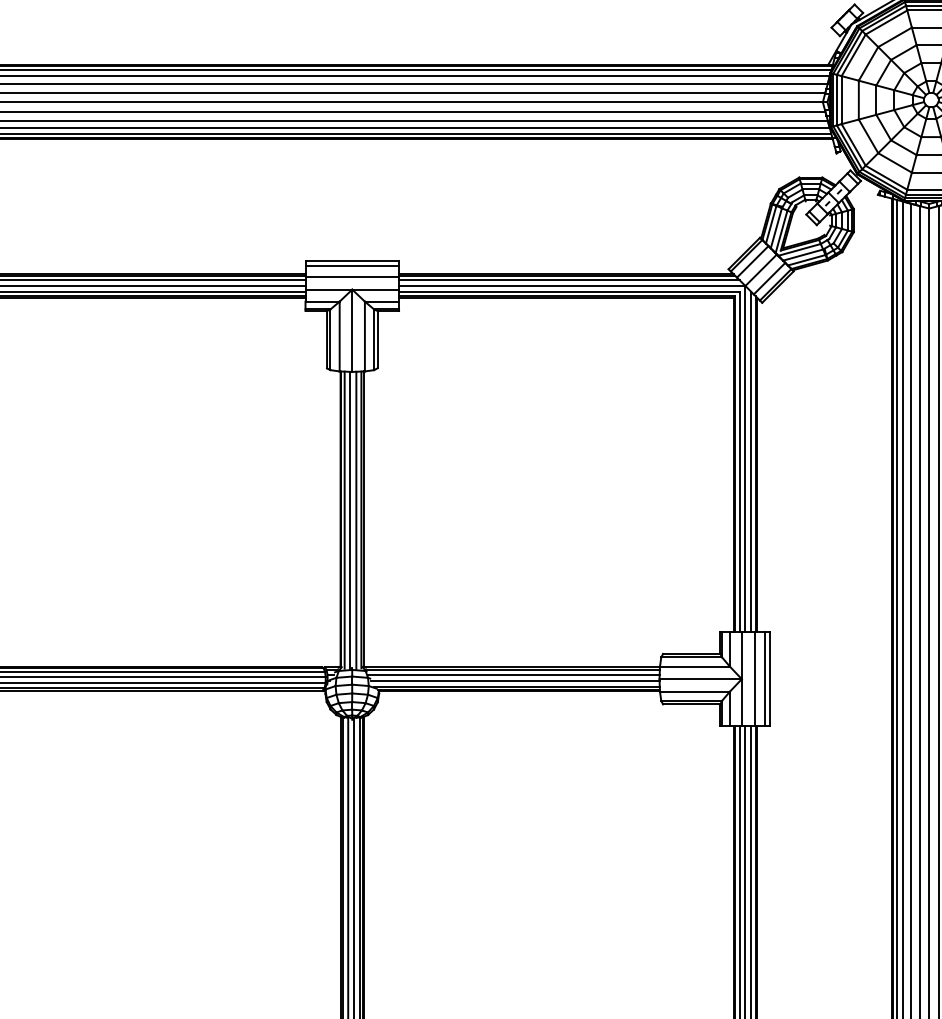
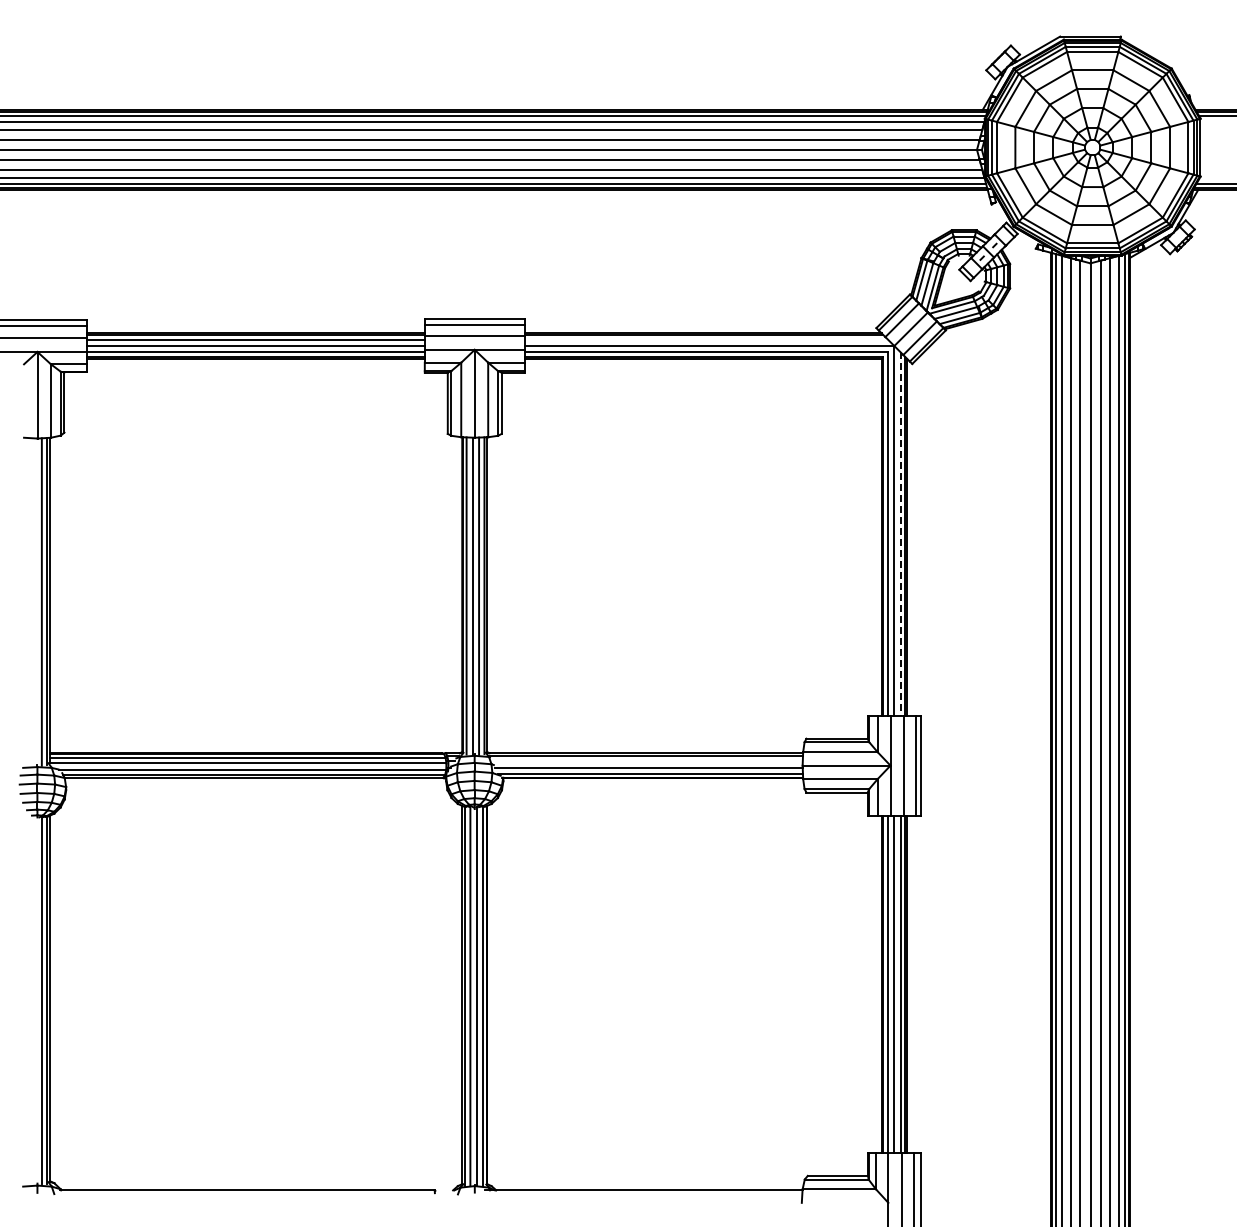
line: (569, 279) -> (706, 339), removed
line: (751, 462) -> (900, 534), solid -> dashed
line: (513, 675) -> (646, 761), removed

